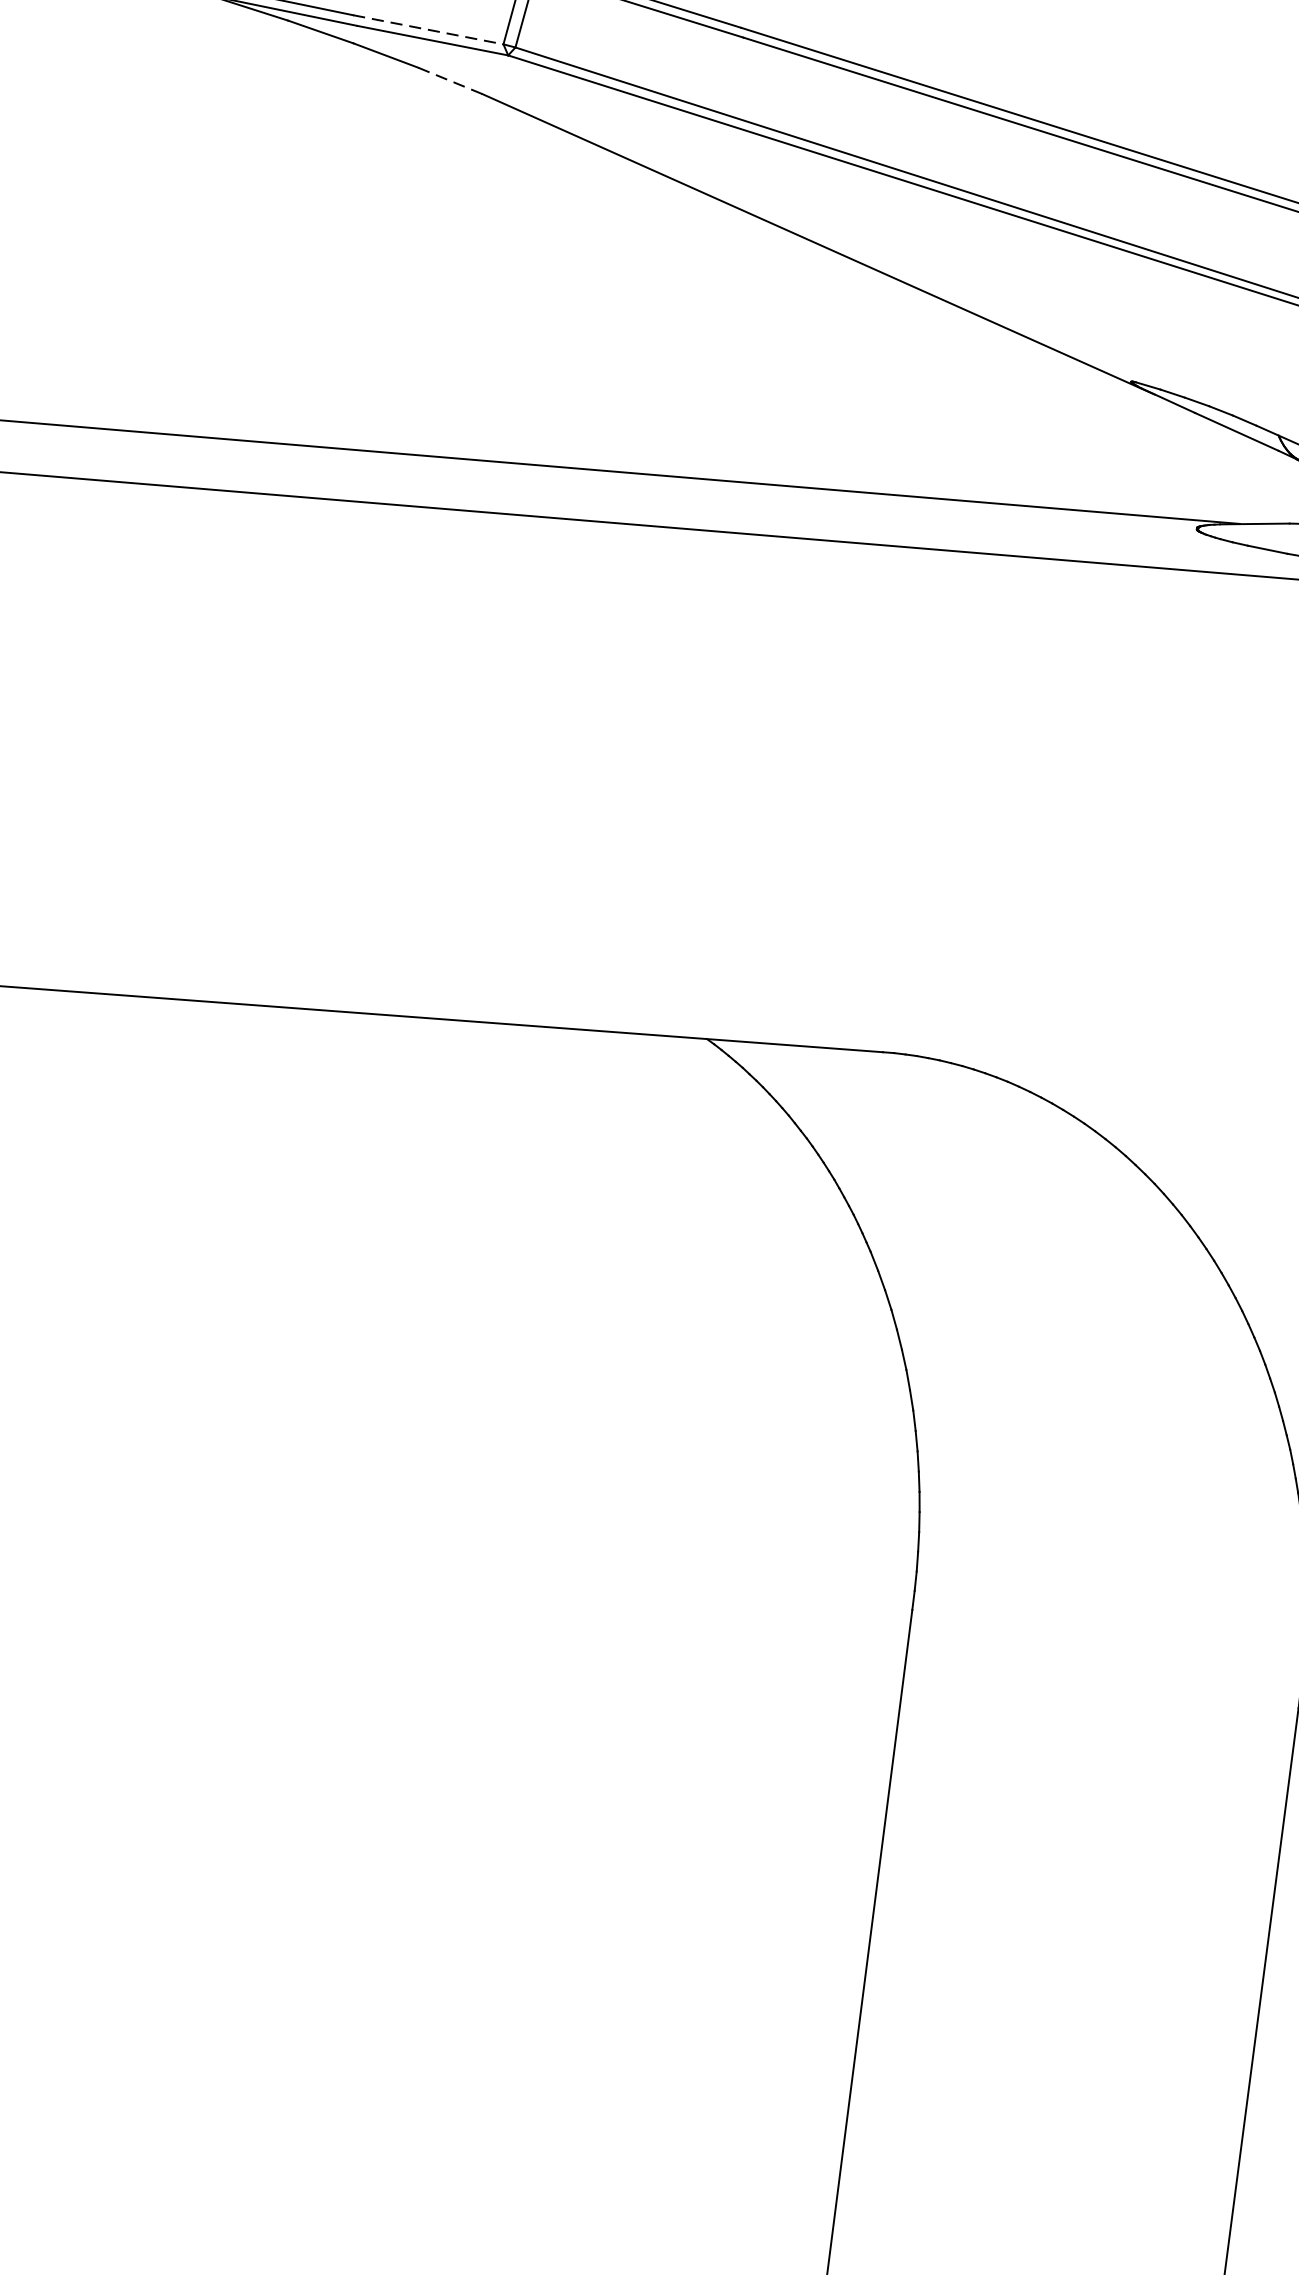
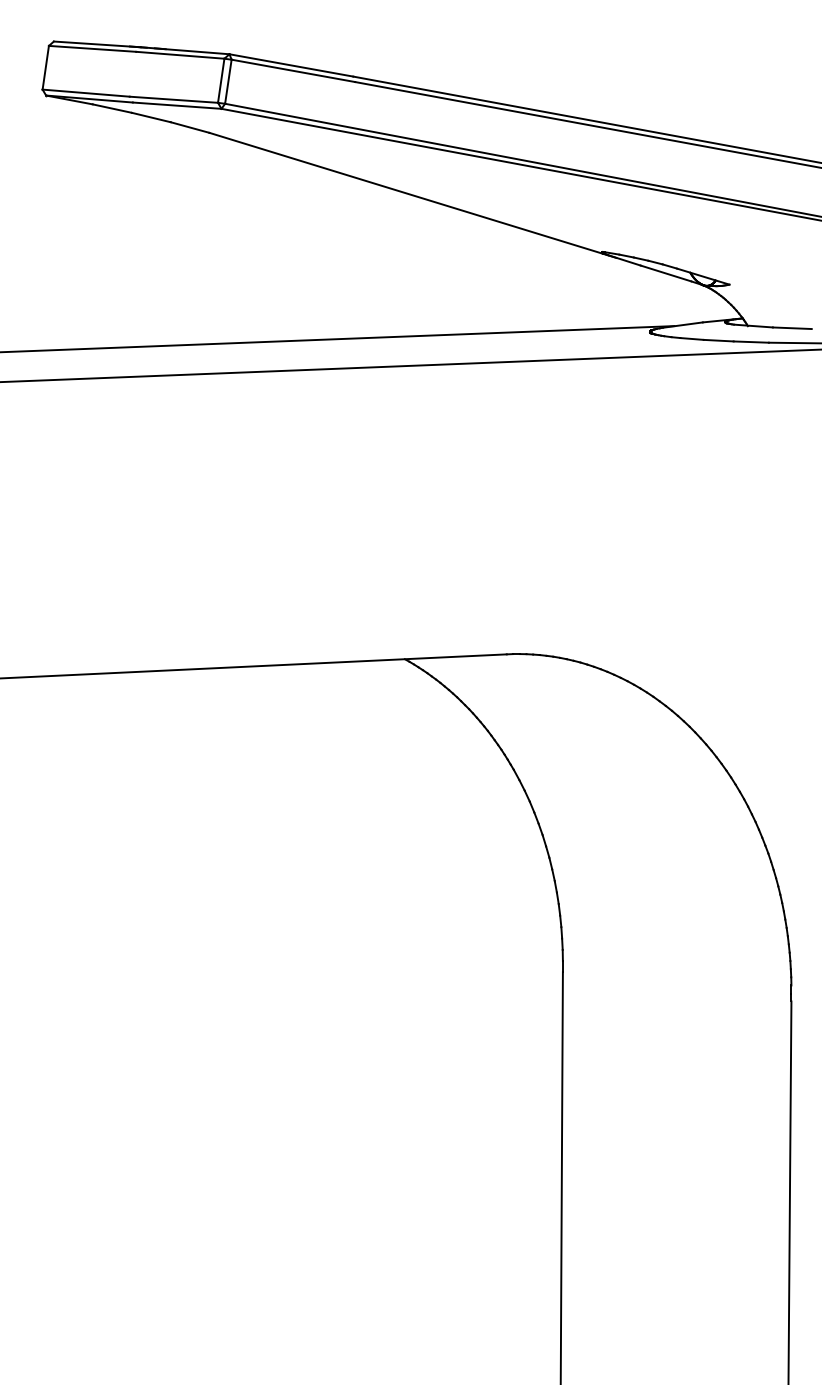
line: (429, 29) -> (174, 99), dashed -> solid
line: (451, 80) -> (190, 127), dashed -> solid

